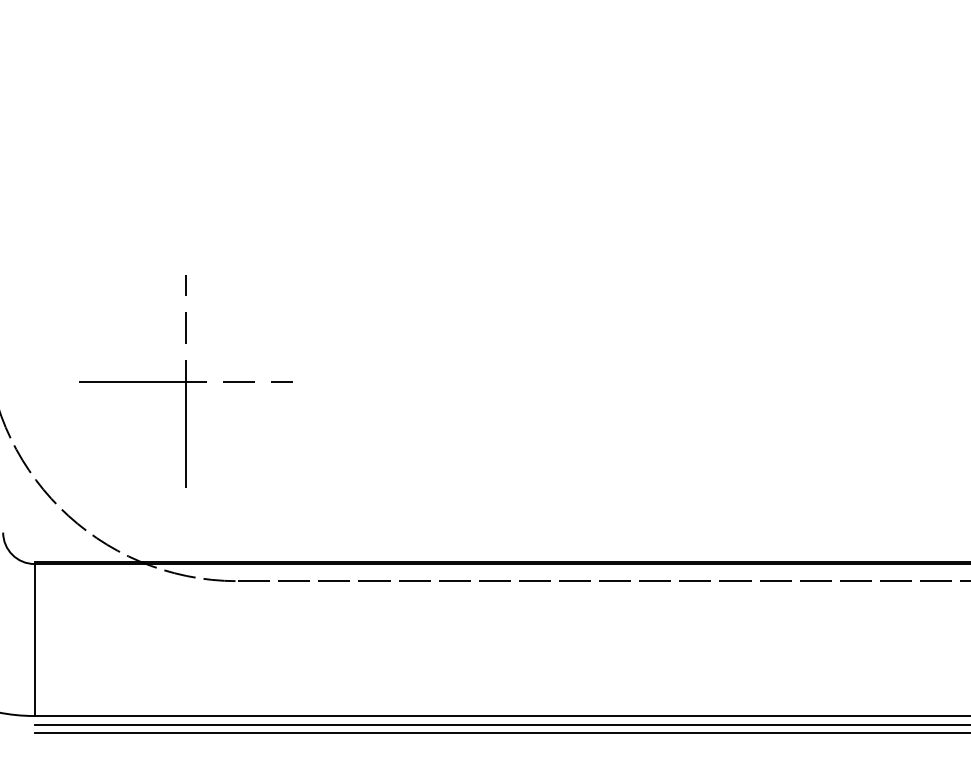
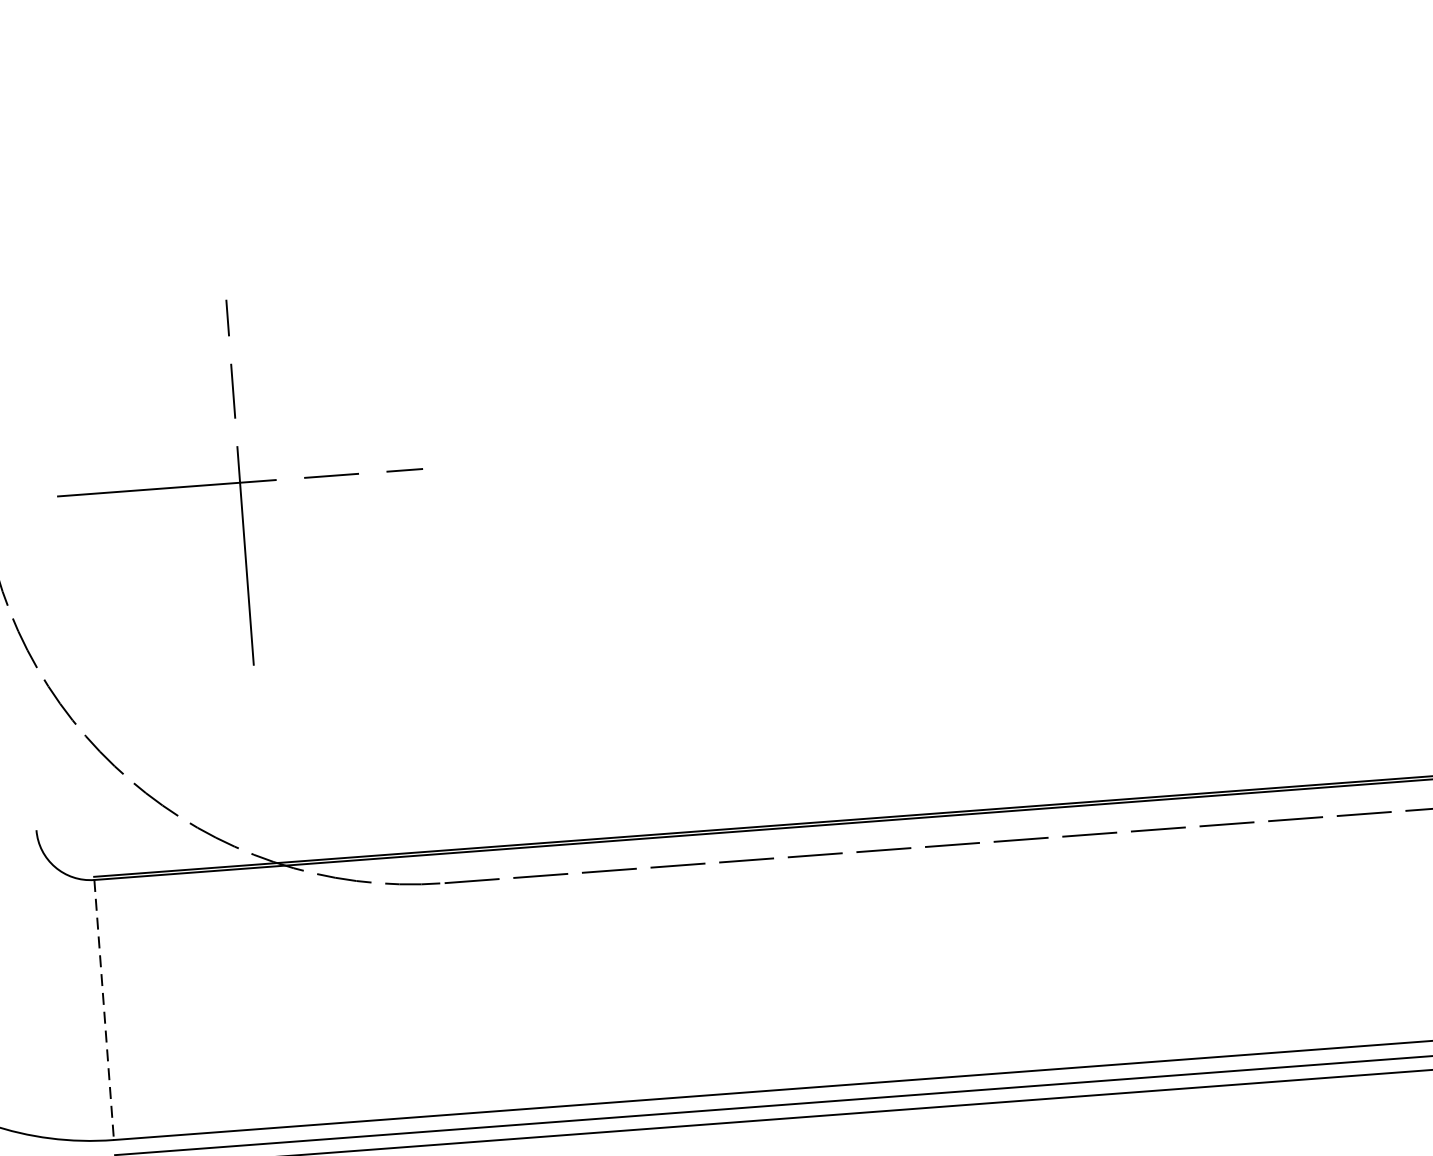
part: (185, 381) -> (239, 482), moved
line: (34, 640) -> (103, 1010), solid -> dashed

